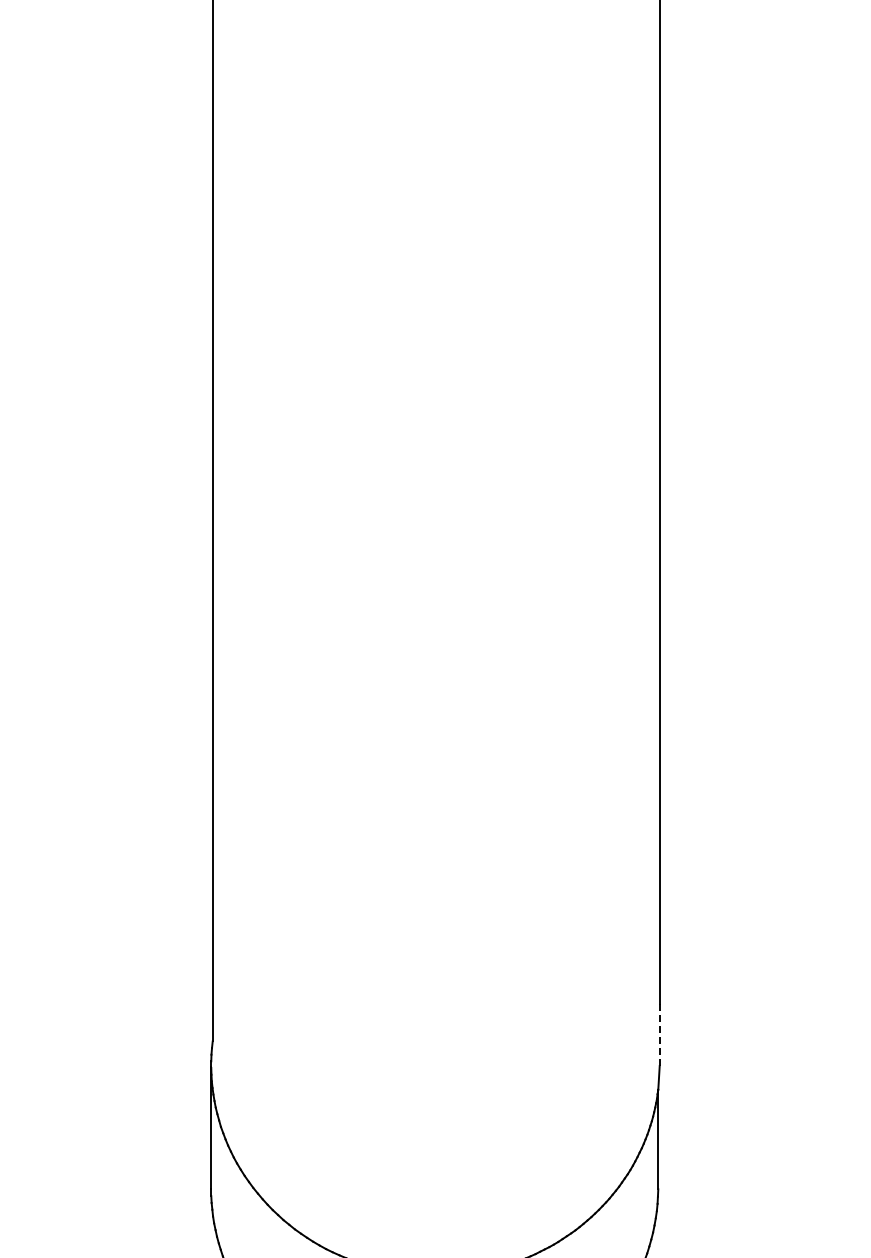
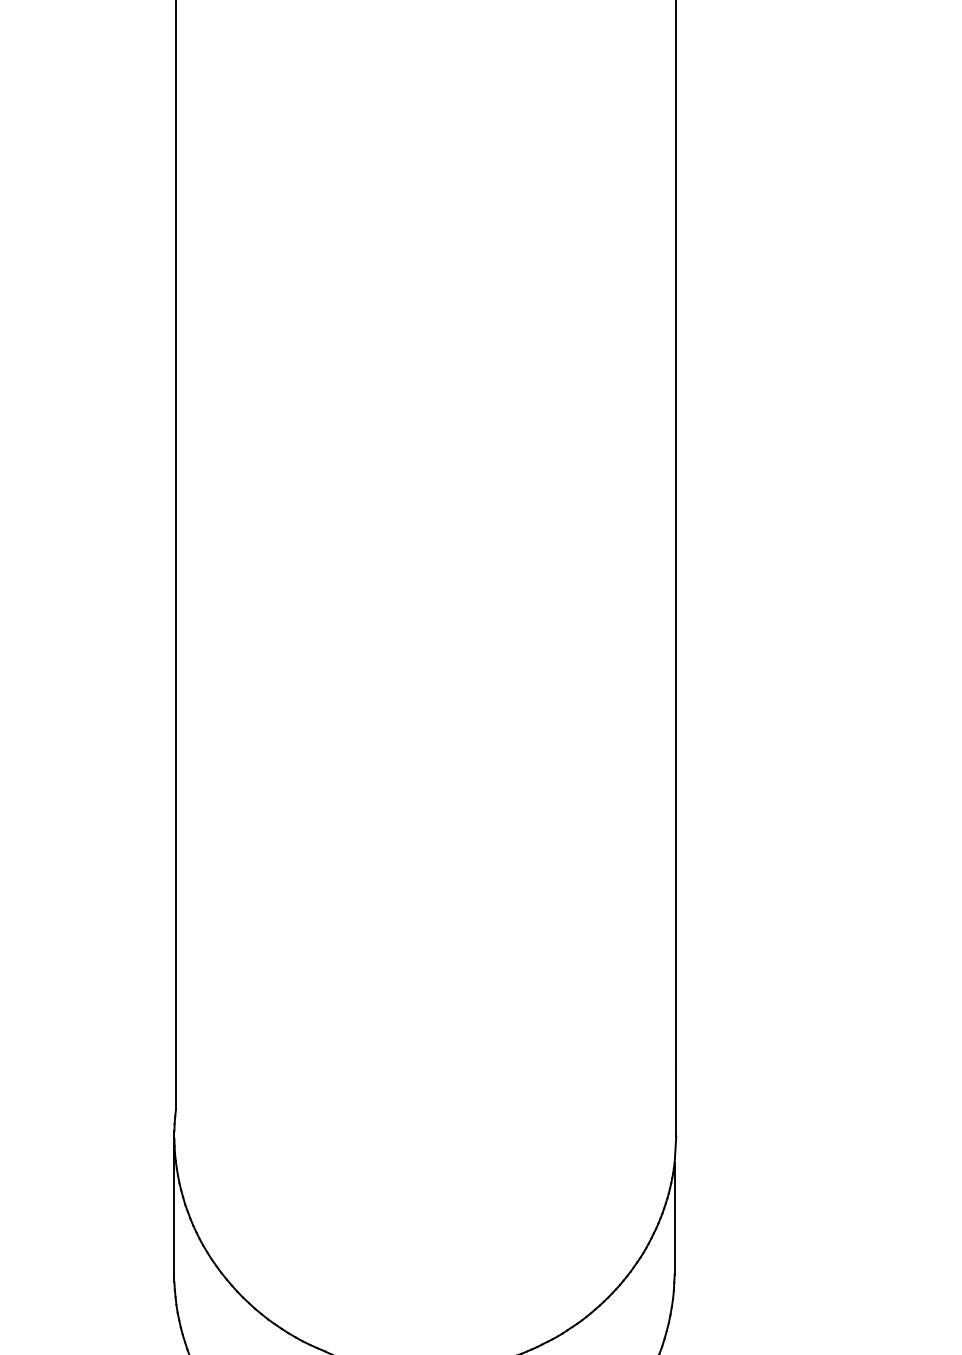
line: (659, 1035) -> (676, 1102), dashed -> solid

